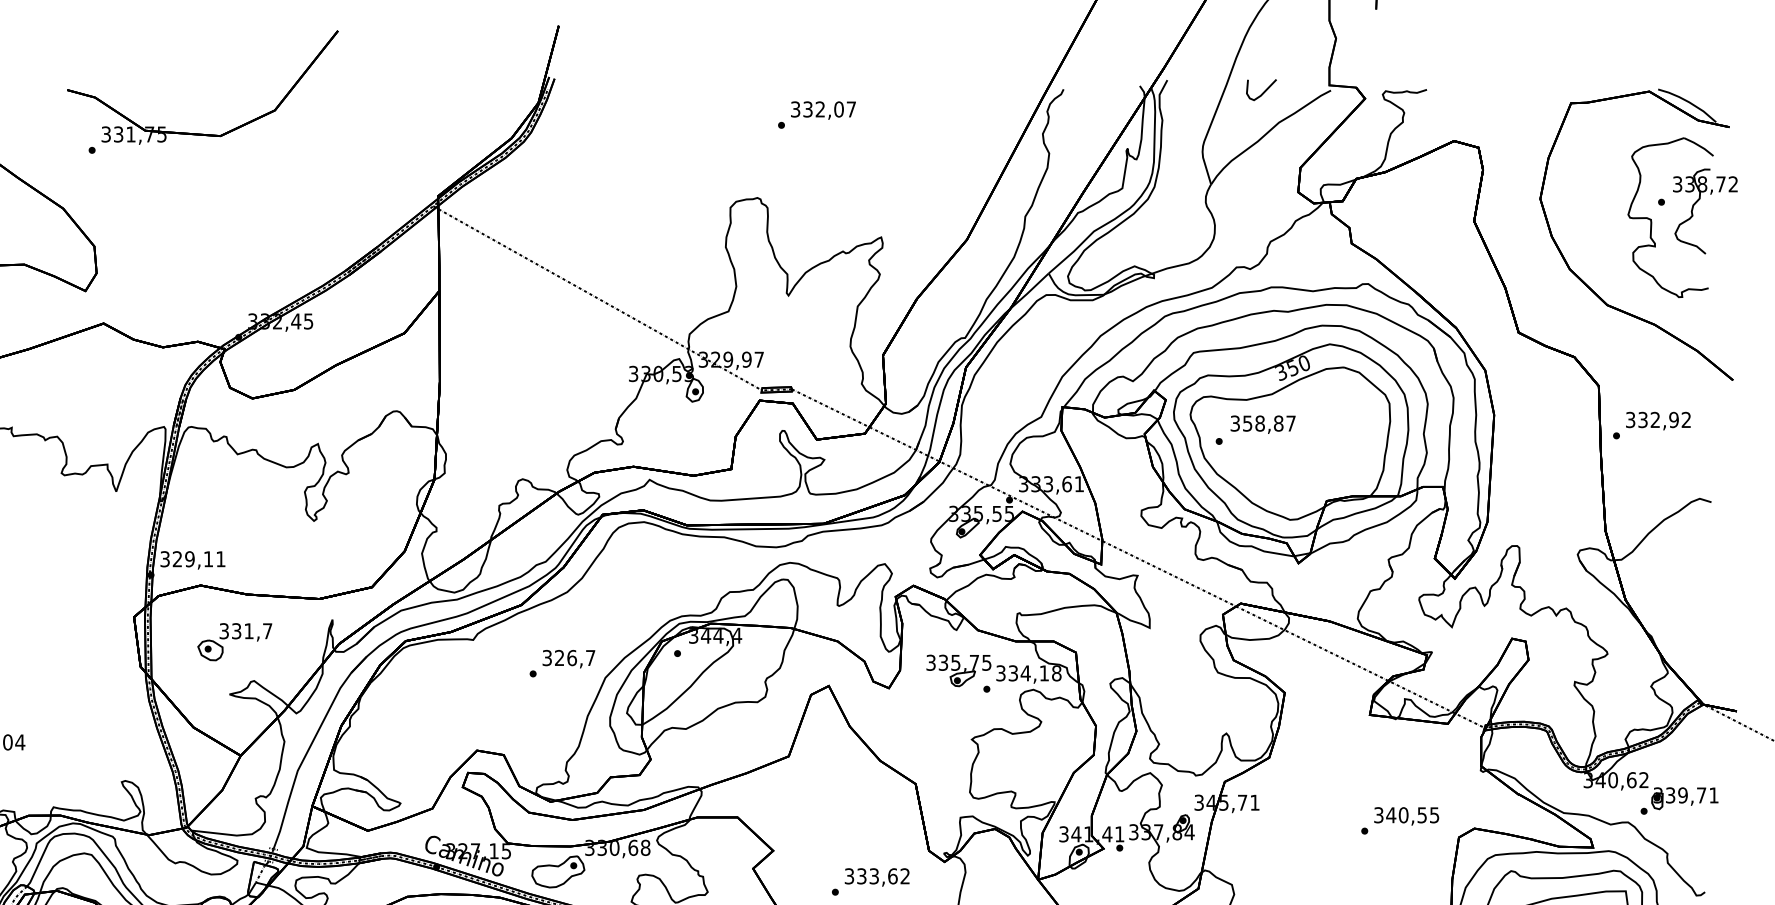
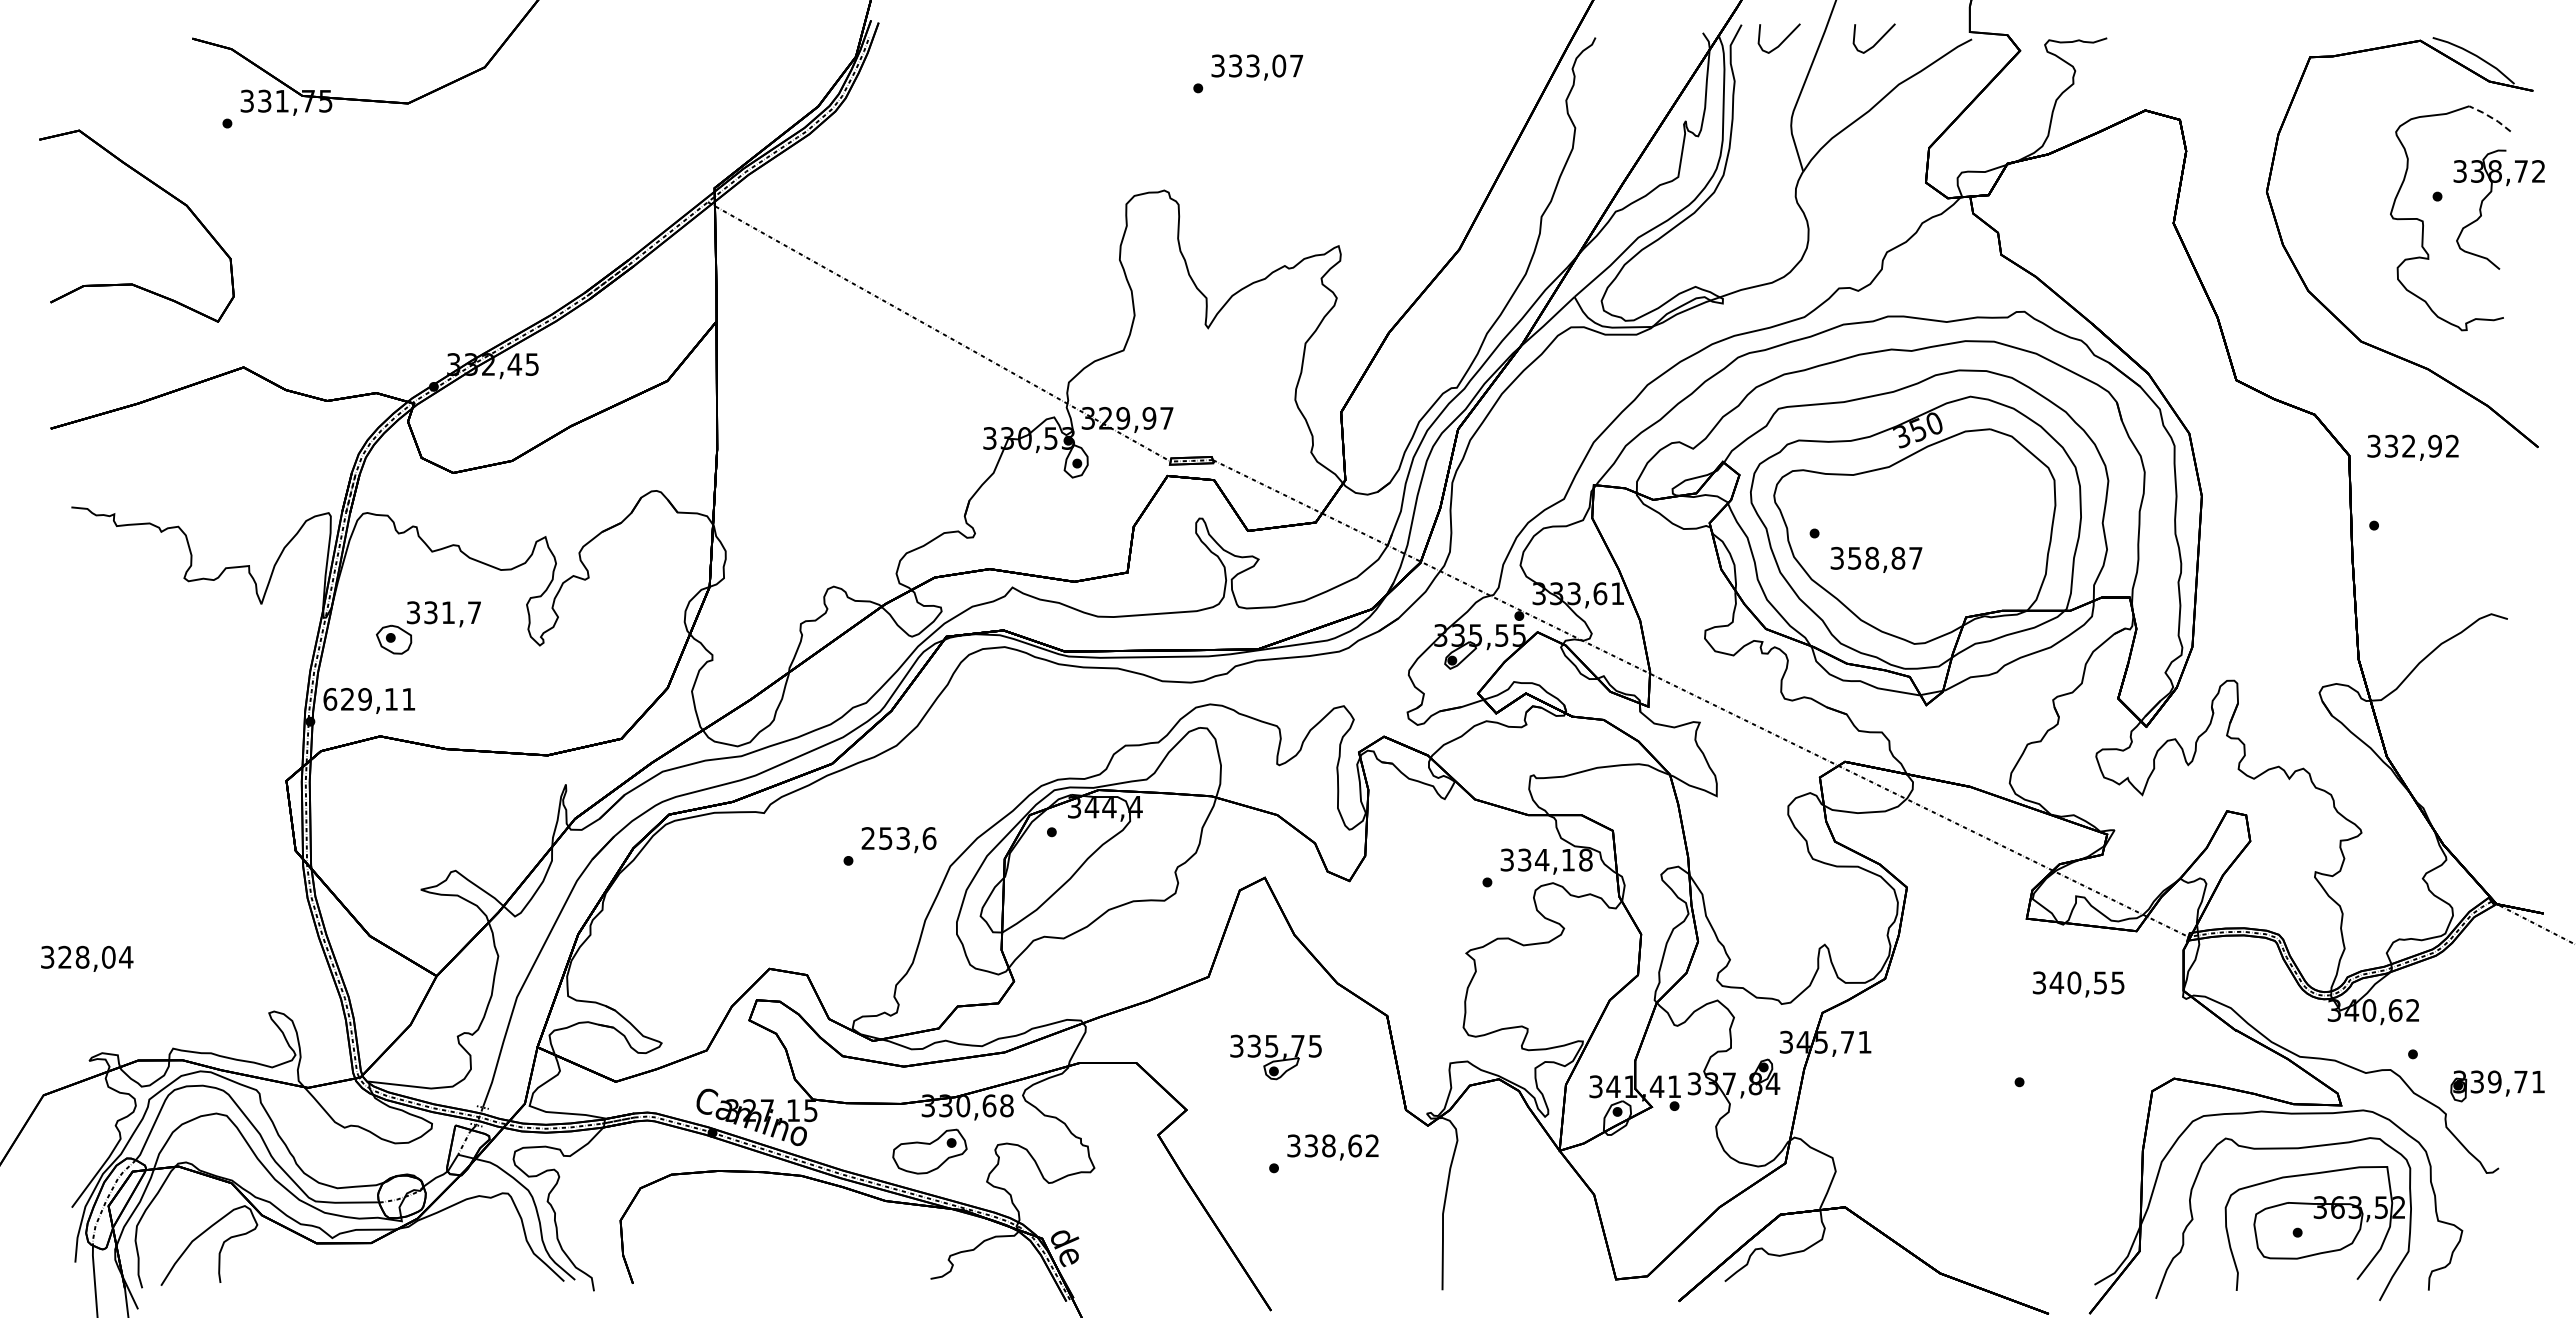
curve: (1195, 92) -> (1781, 41), added
text: (820, 109) -> (1252, 65), 332,07 -> 333,07
line: (1699, 146) -> (2490, 117), solid -> dashed
text: (1657, 420) -> (2412, 447), moved
text: (1263, 424) -> (1876, 559), moved
text: (165, 558) -> (330, 698), 329,11 -> 629,11
part: (234, 641) -> (428, 627), moved
text: (568, 658) -> (898, 838), 326,7 -> 253,6
part: (958, 670) -> (1275, 1057), moved
part: (1684, 798) -> (2497, 1086), moved
text: (1406, 816) -> (2078, 984), moved
part: (558, 871) -> (929, 1151), moved
text: (874, 876) -> (1328, 1145), 333,62 -> 338,62

